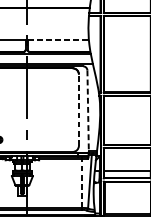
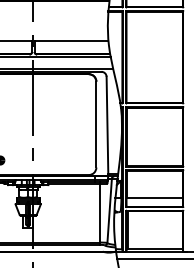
line: (58, 40) -> (71, 40), dashed -> solid
line: (79, 110) -> (96, 124), dashed -> solid
line: (88, 110) -> (107, 125), dashed -> solid
line: (82, 183) -> (100, 212), dashed -> solid

